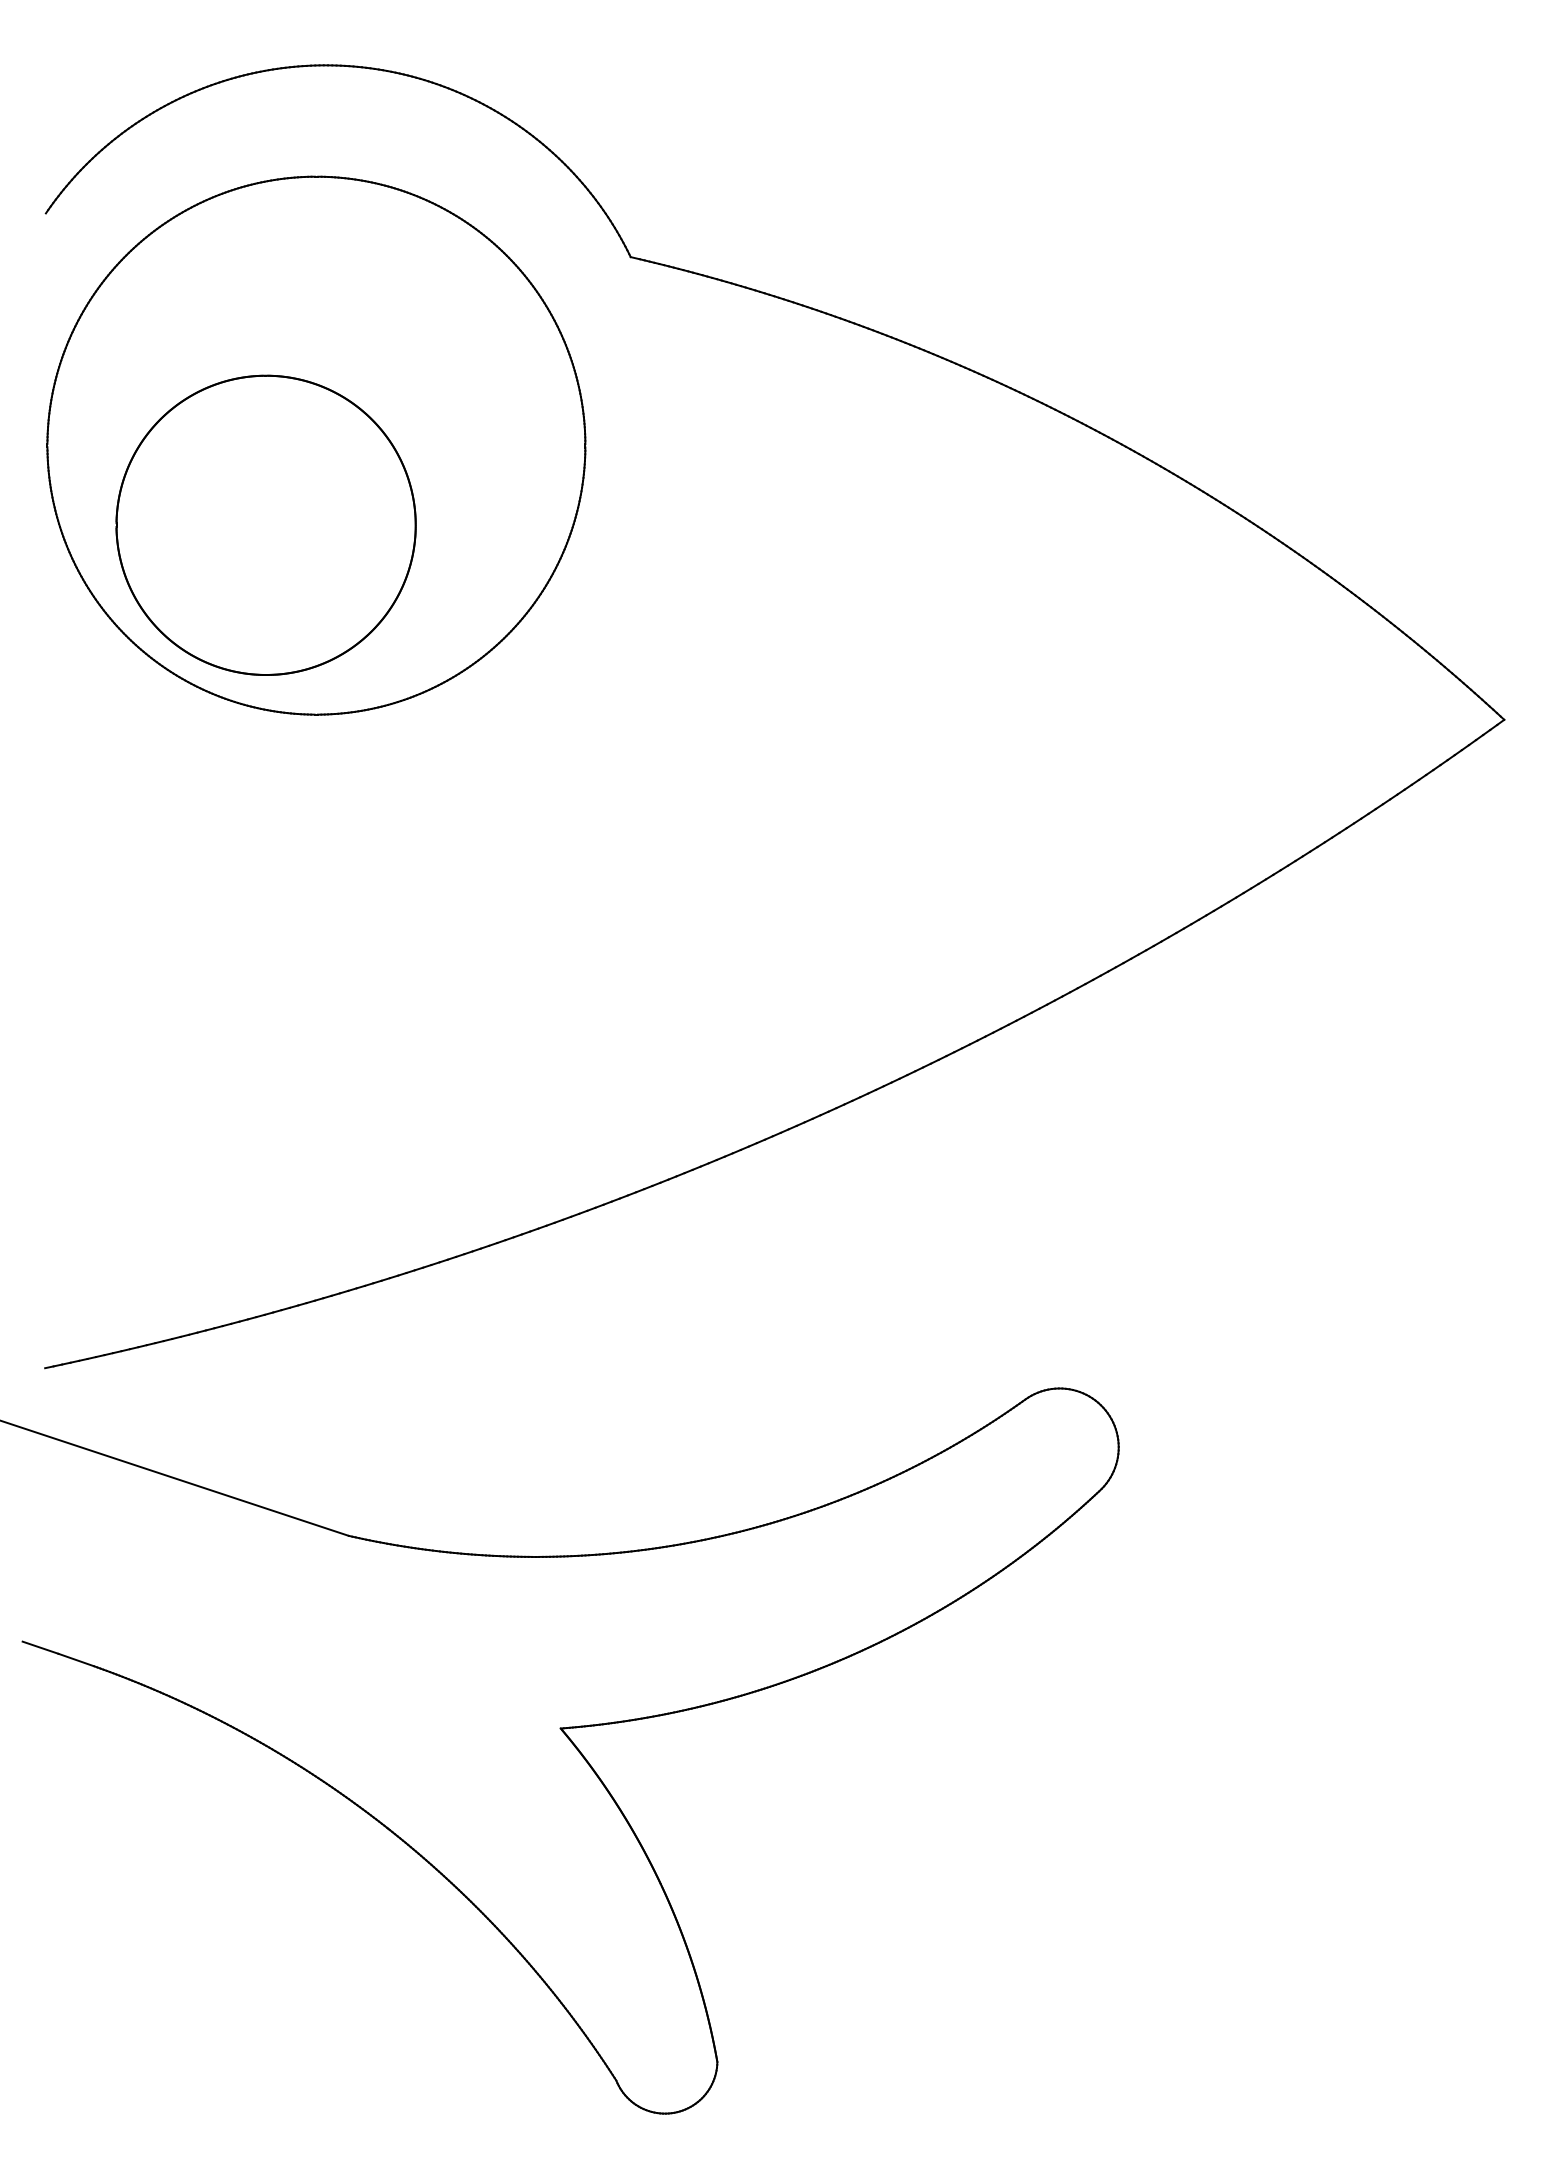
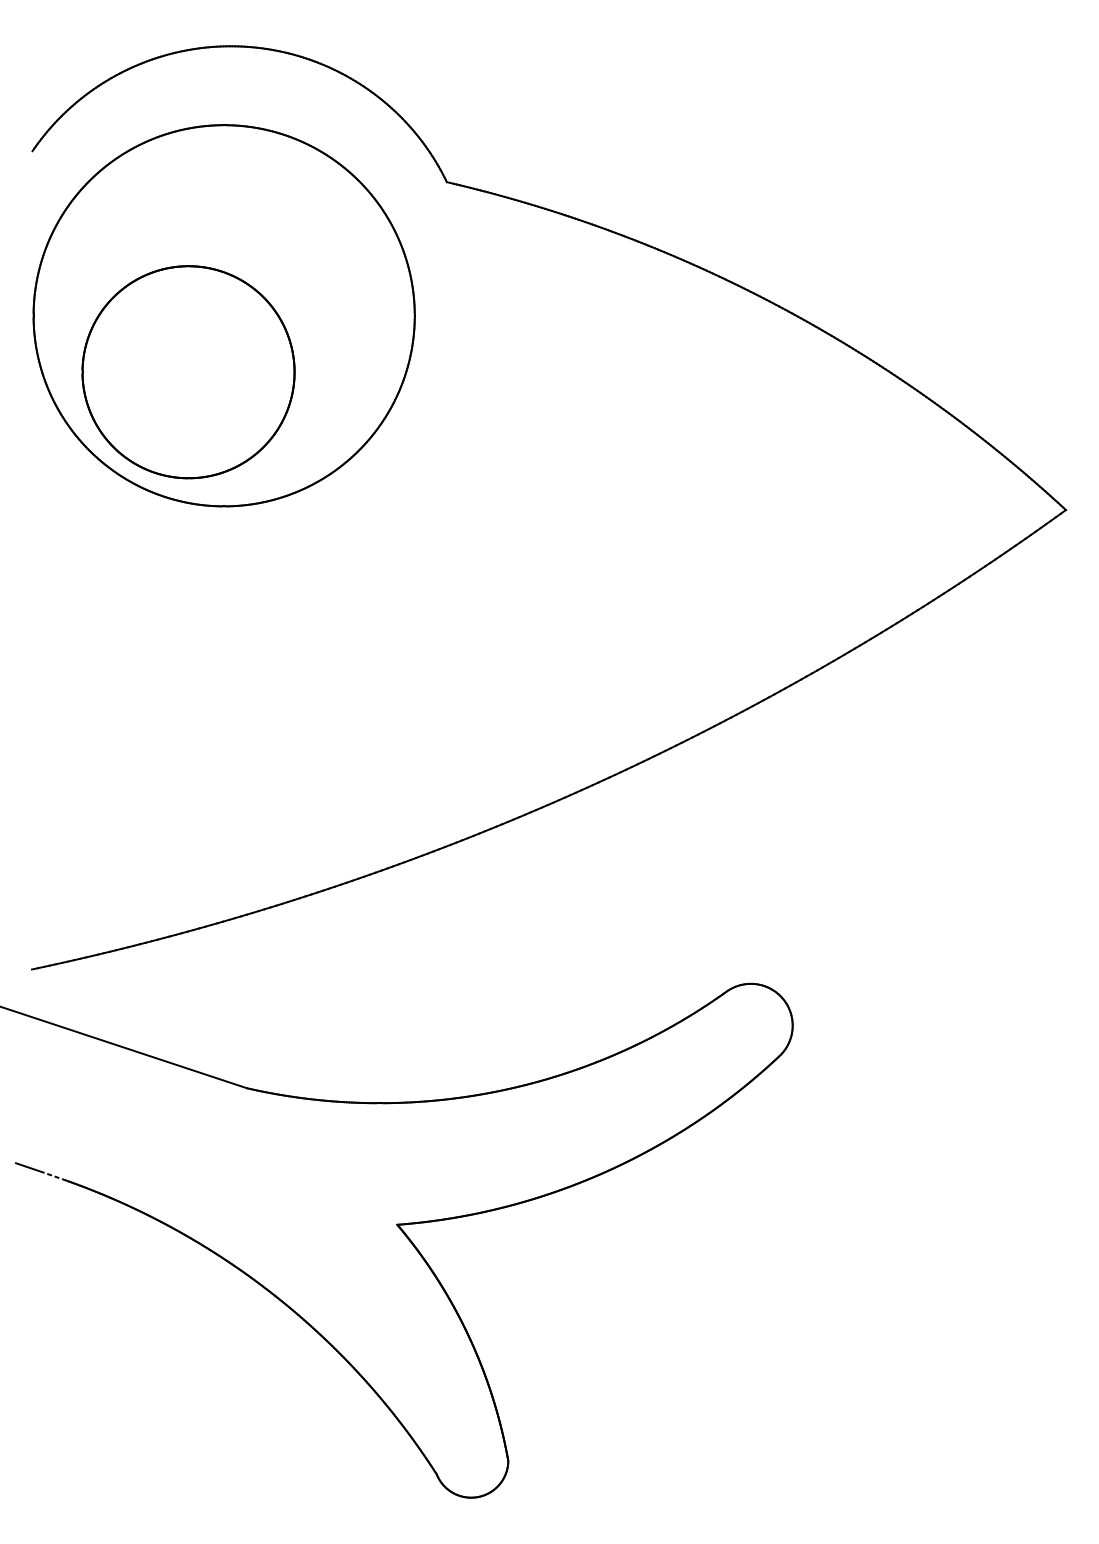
line: (76, 1660) -> (54, 1176), solid -> dashed

